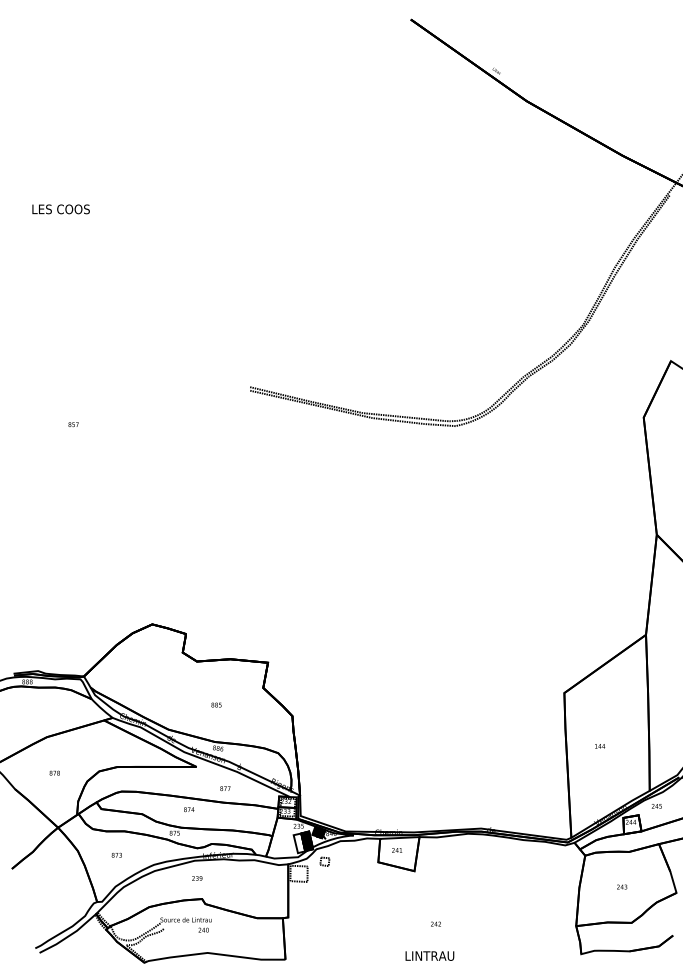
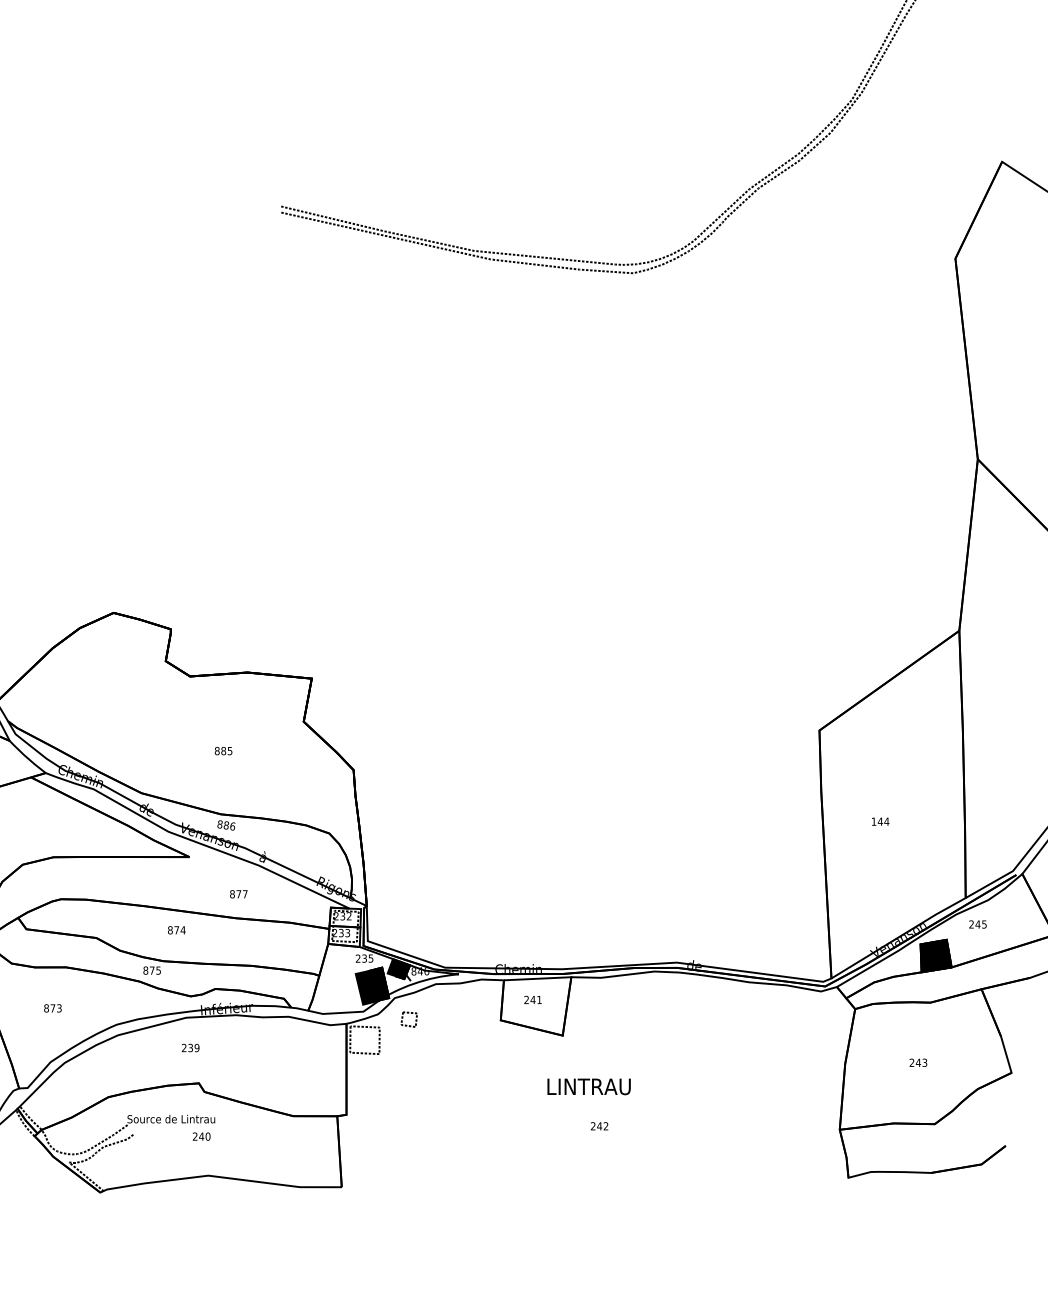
fill: (632, 824) -> (936, 955), added
fill: (299, 843) -> (365, 988), added
text: (429, 955) -> (588, 1085), moved

